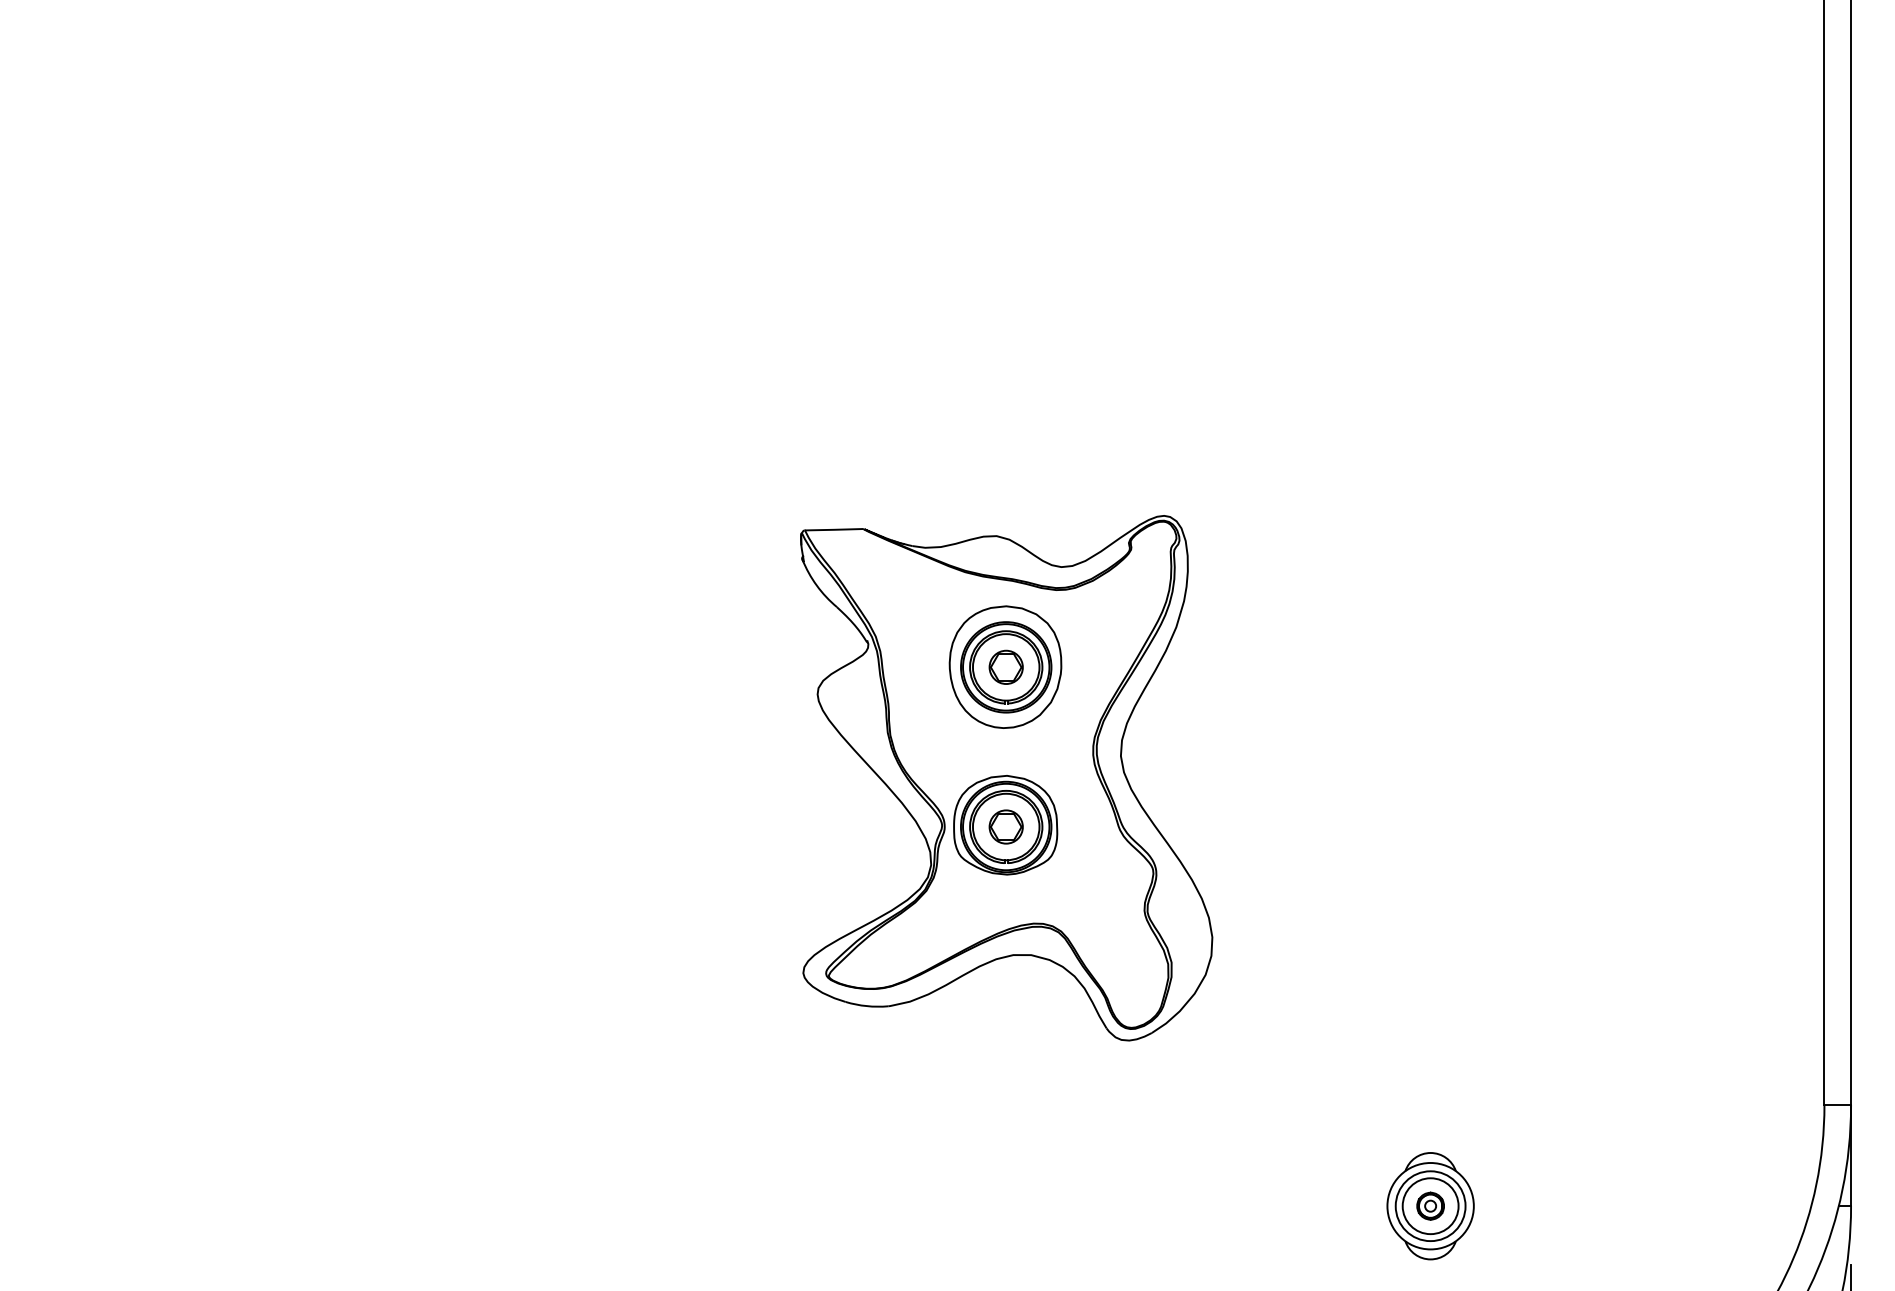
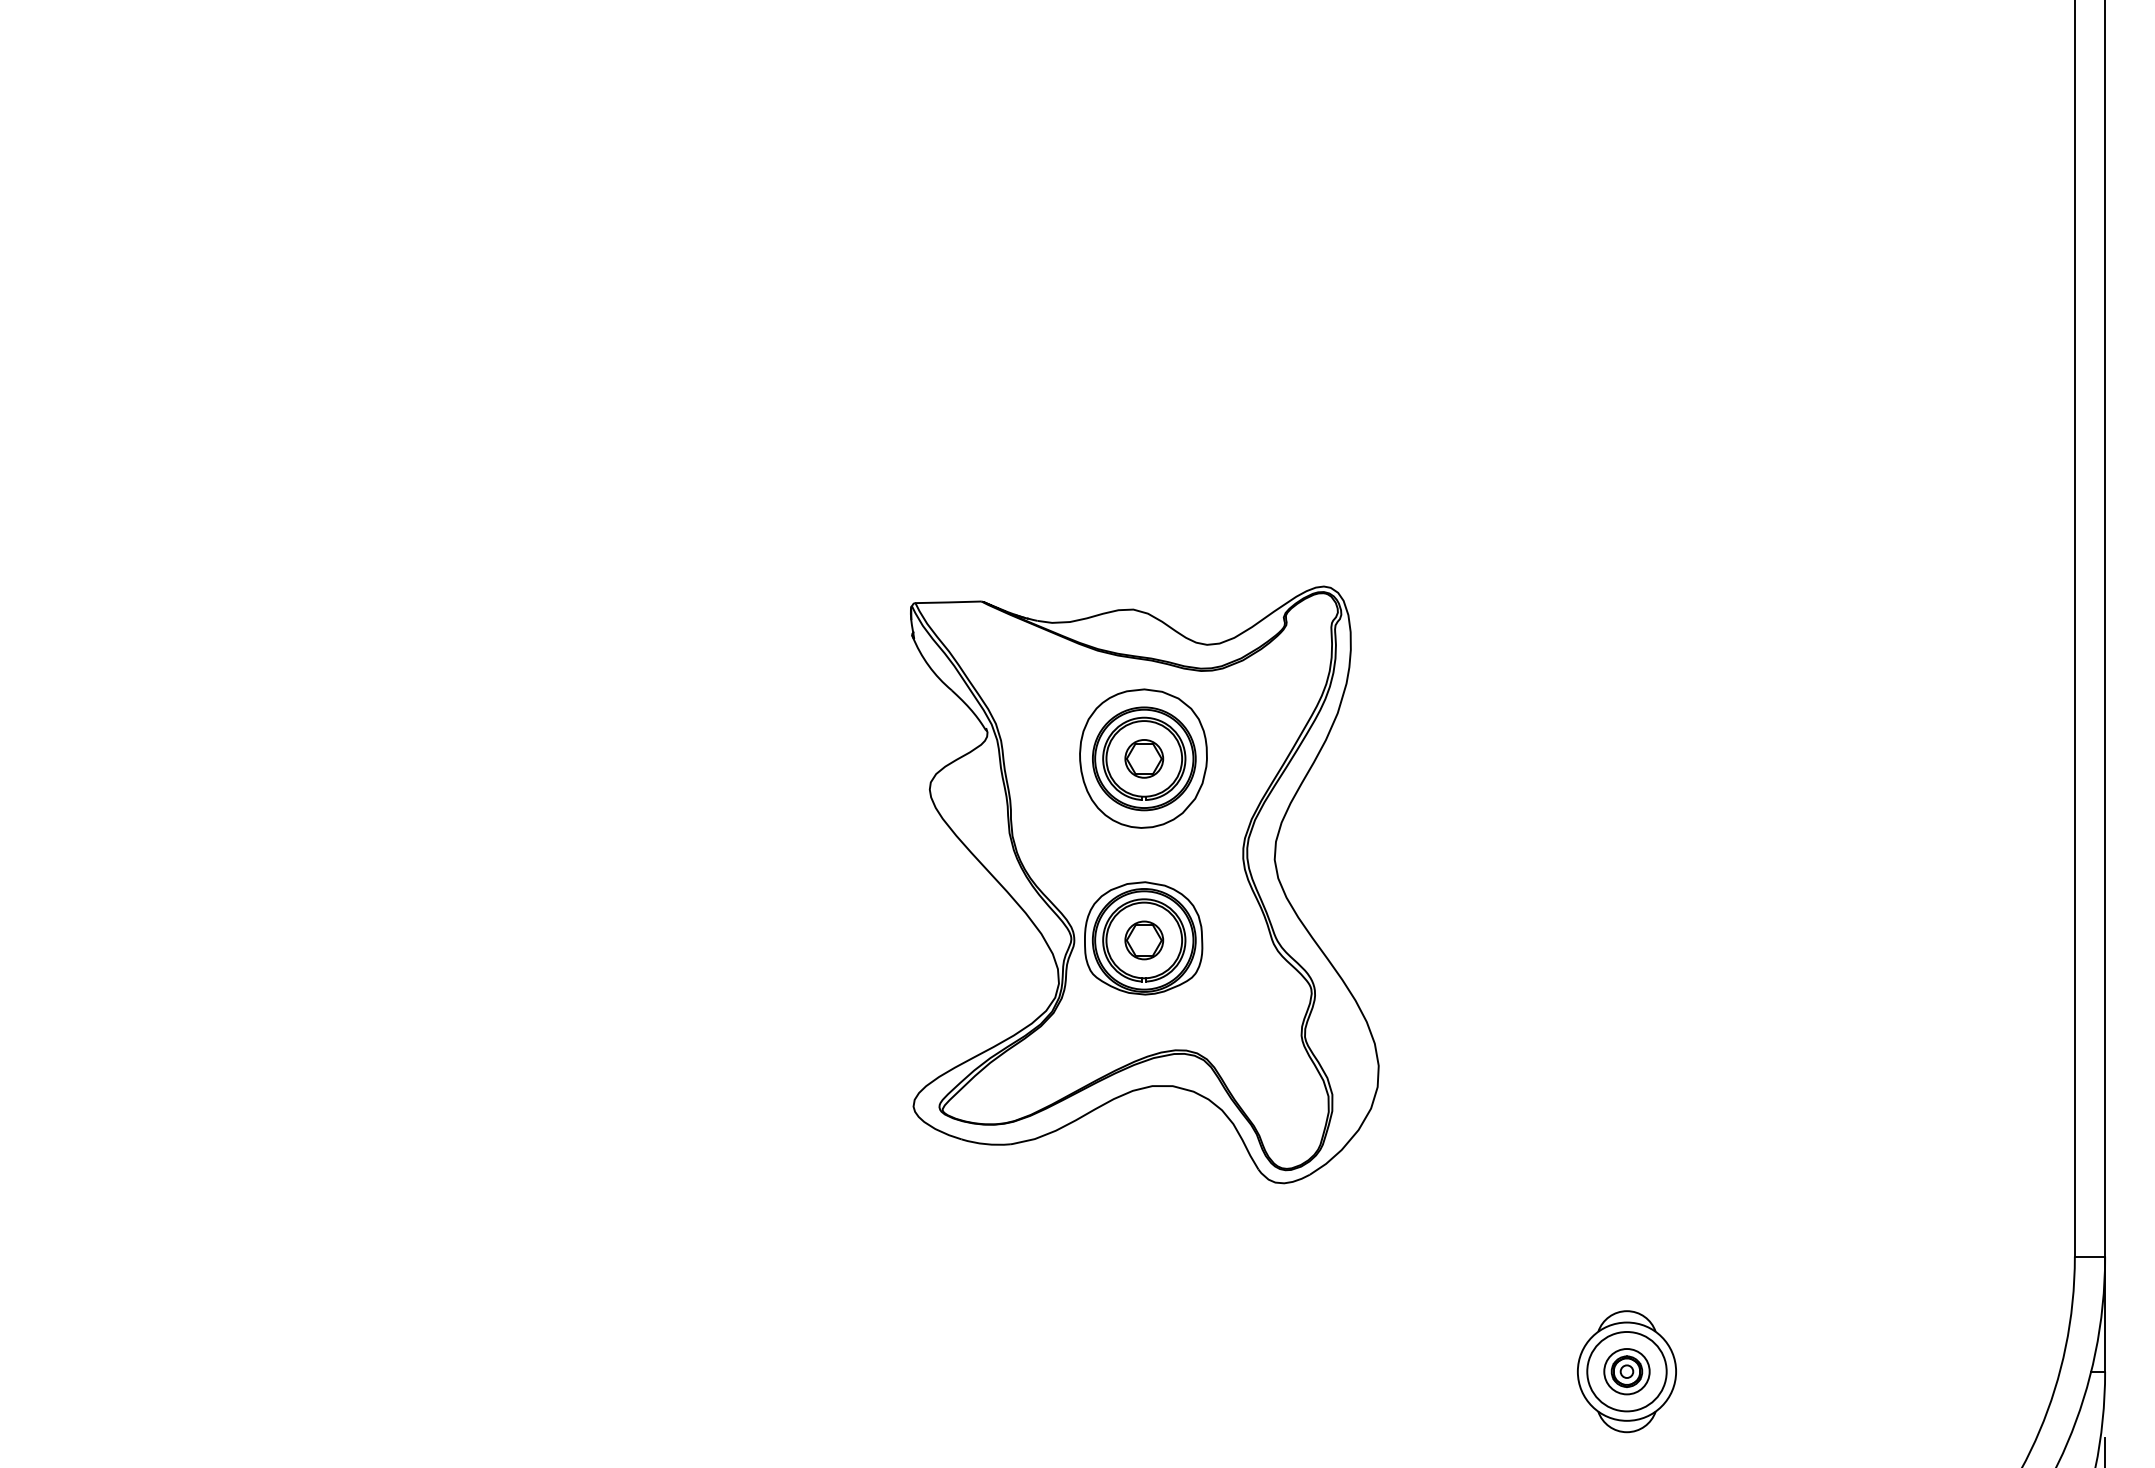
circle: (1430, 1206) -> (1626, 1372), size x0.71

